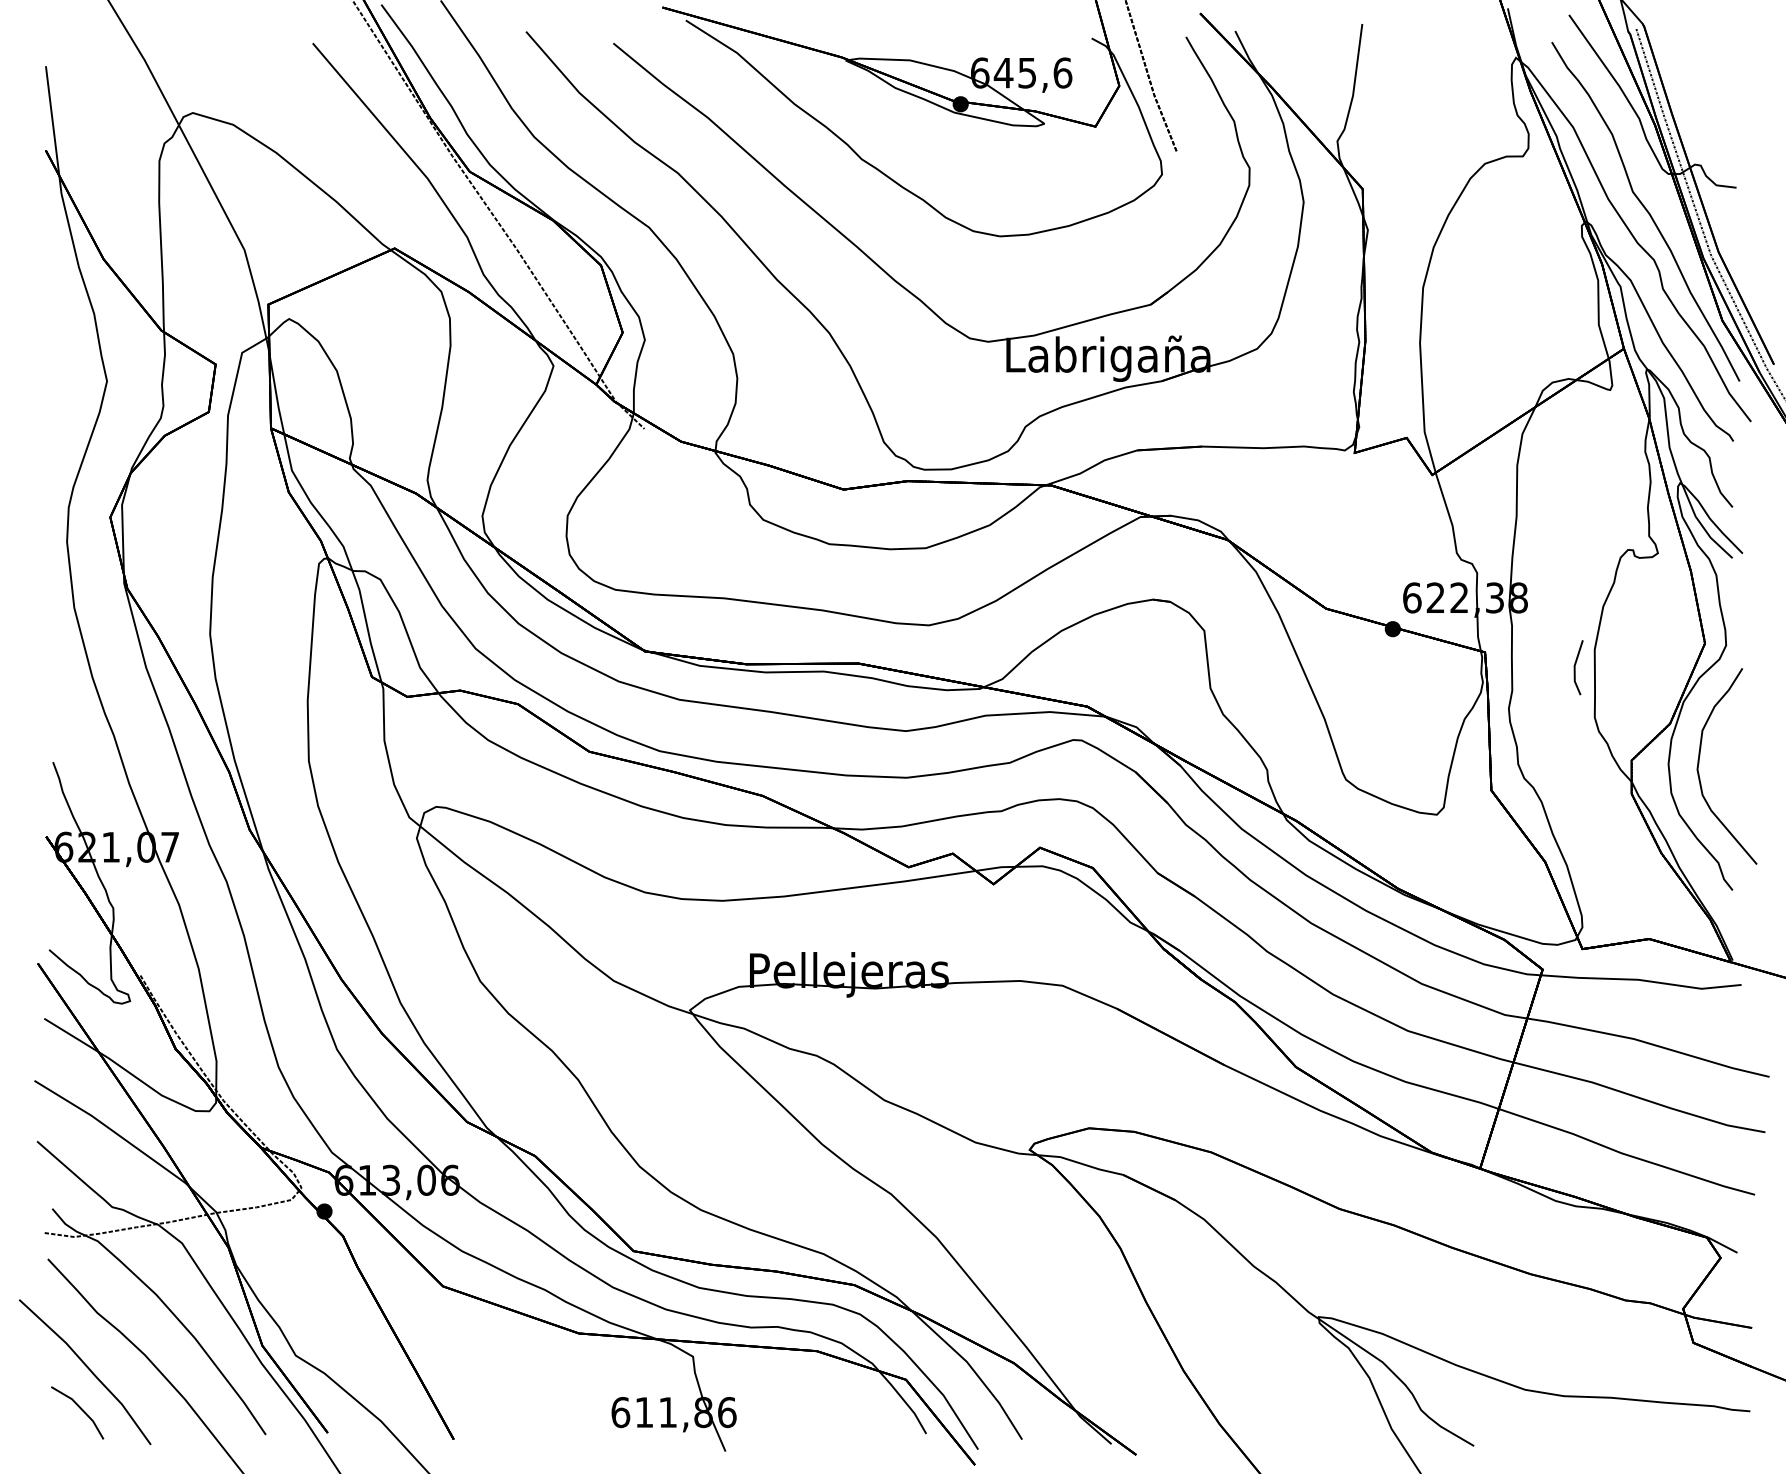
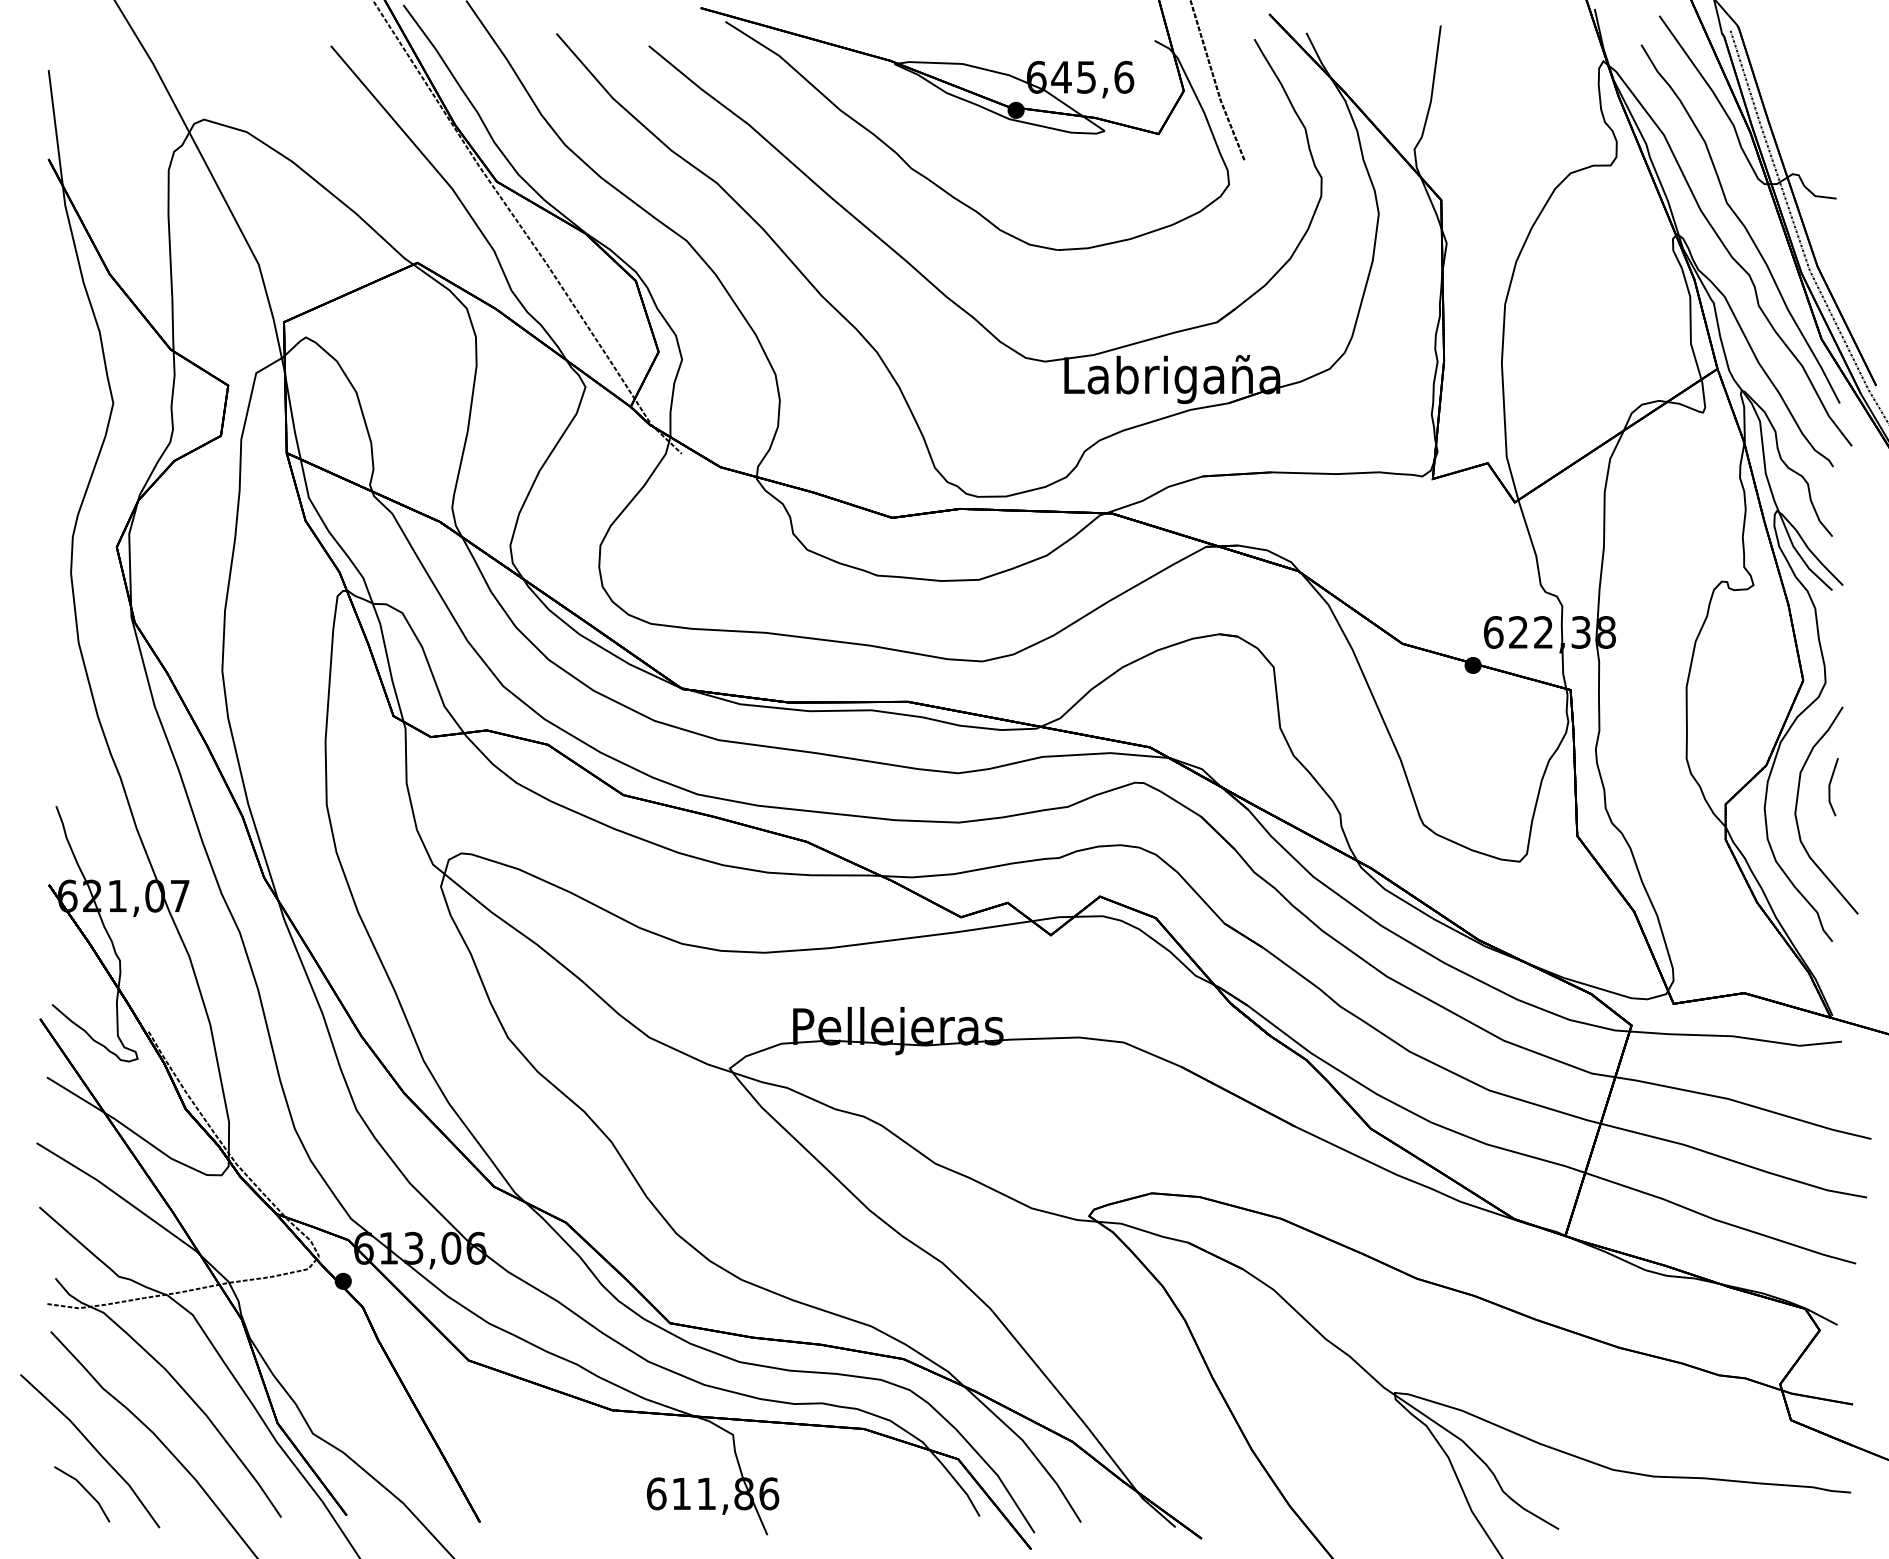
line: (1575, 667) -> (1830, 787), moved

